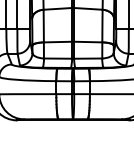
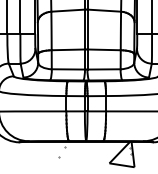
hatch: (82, 130) -> (97, 154), added

